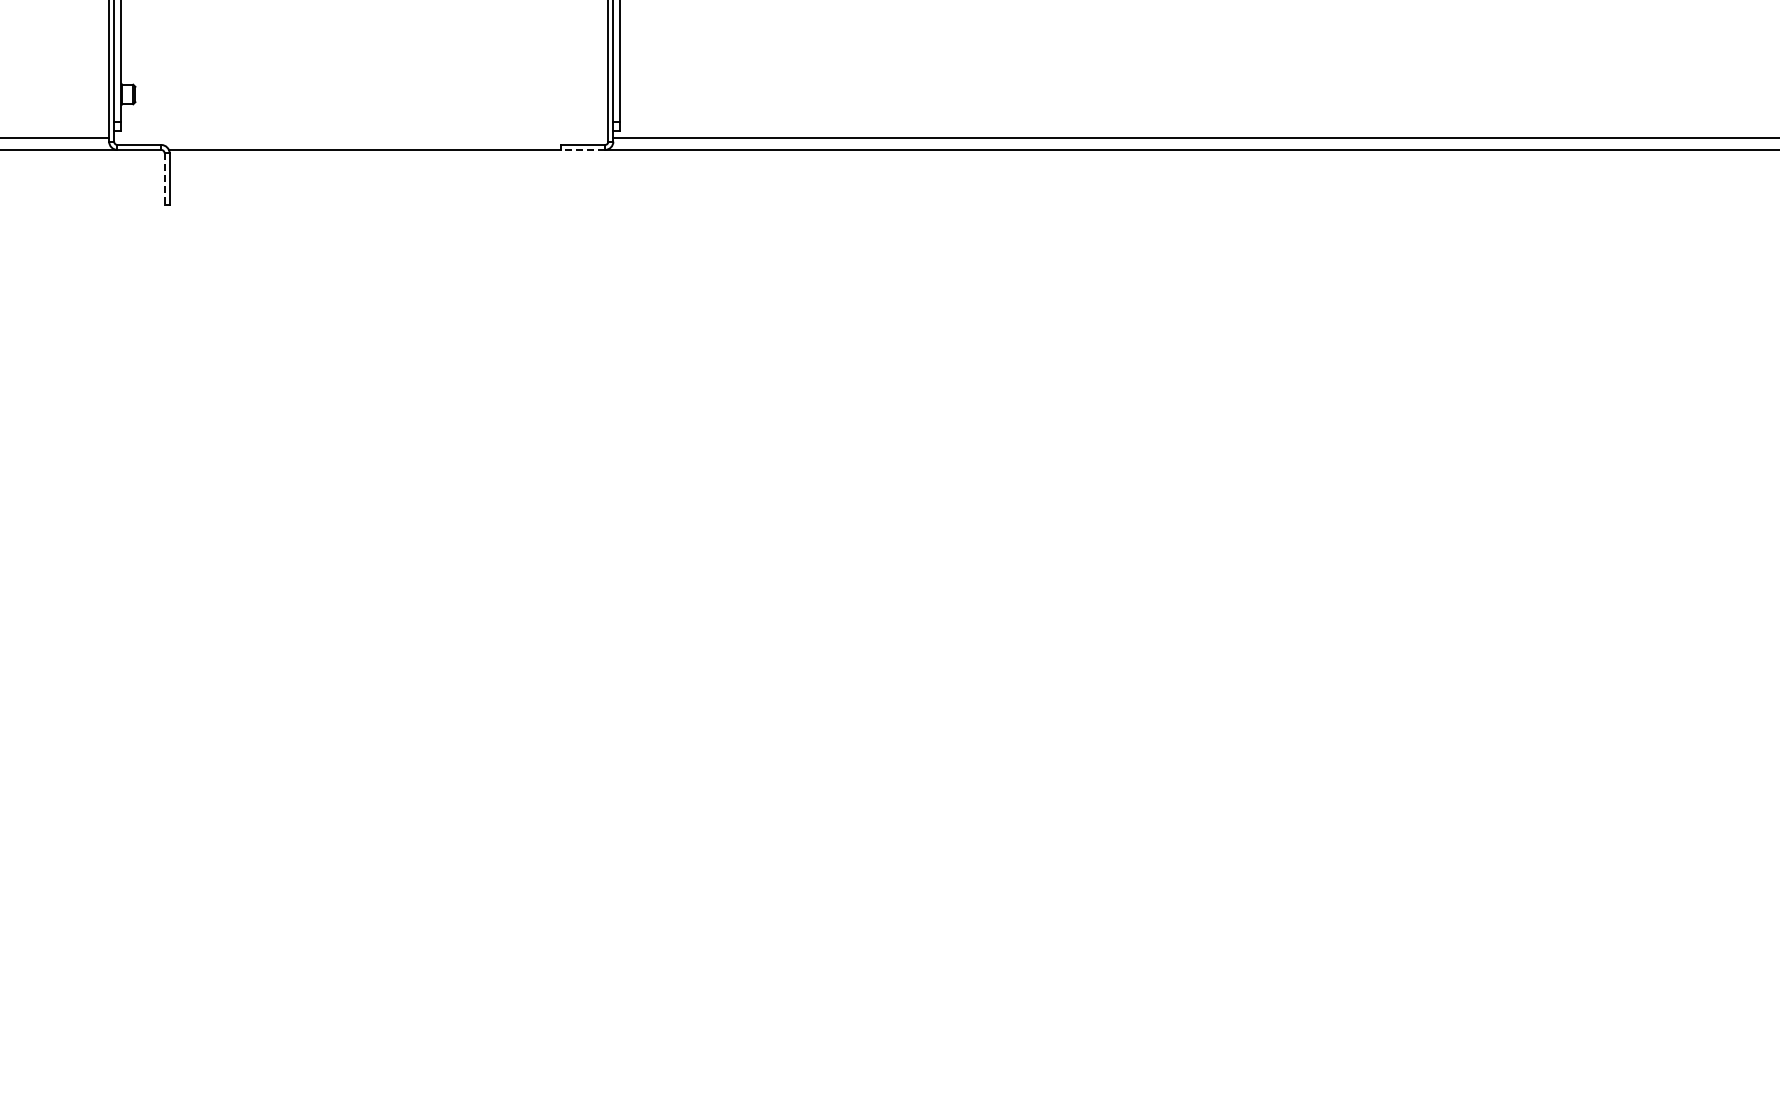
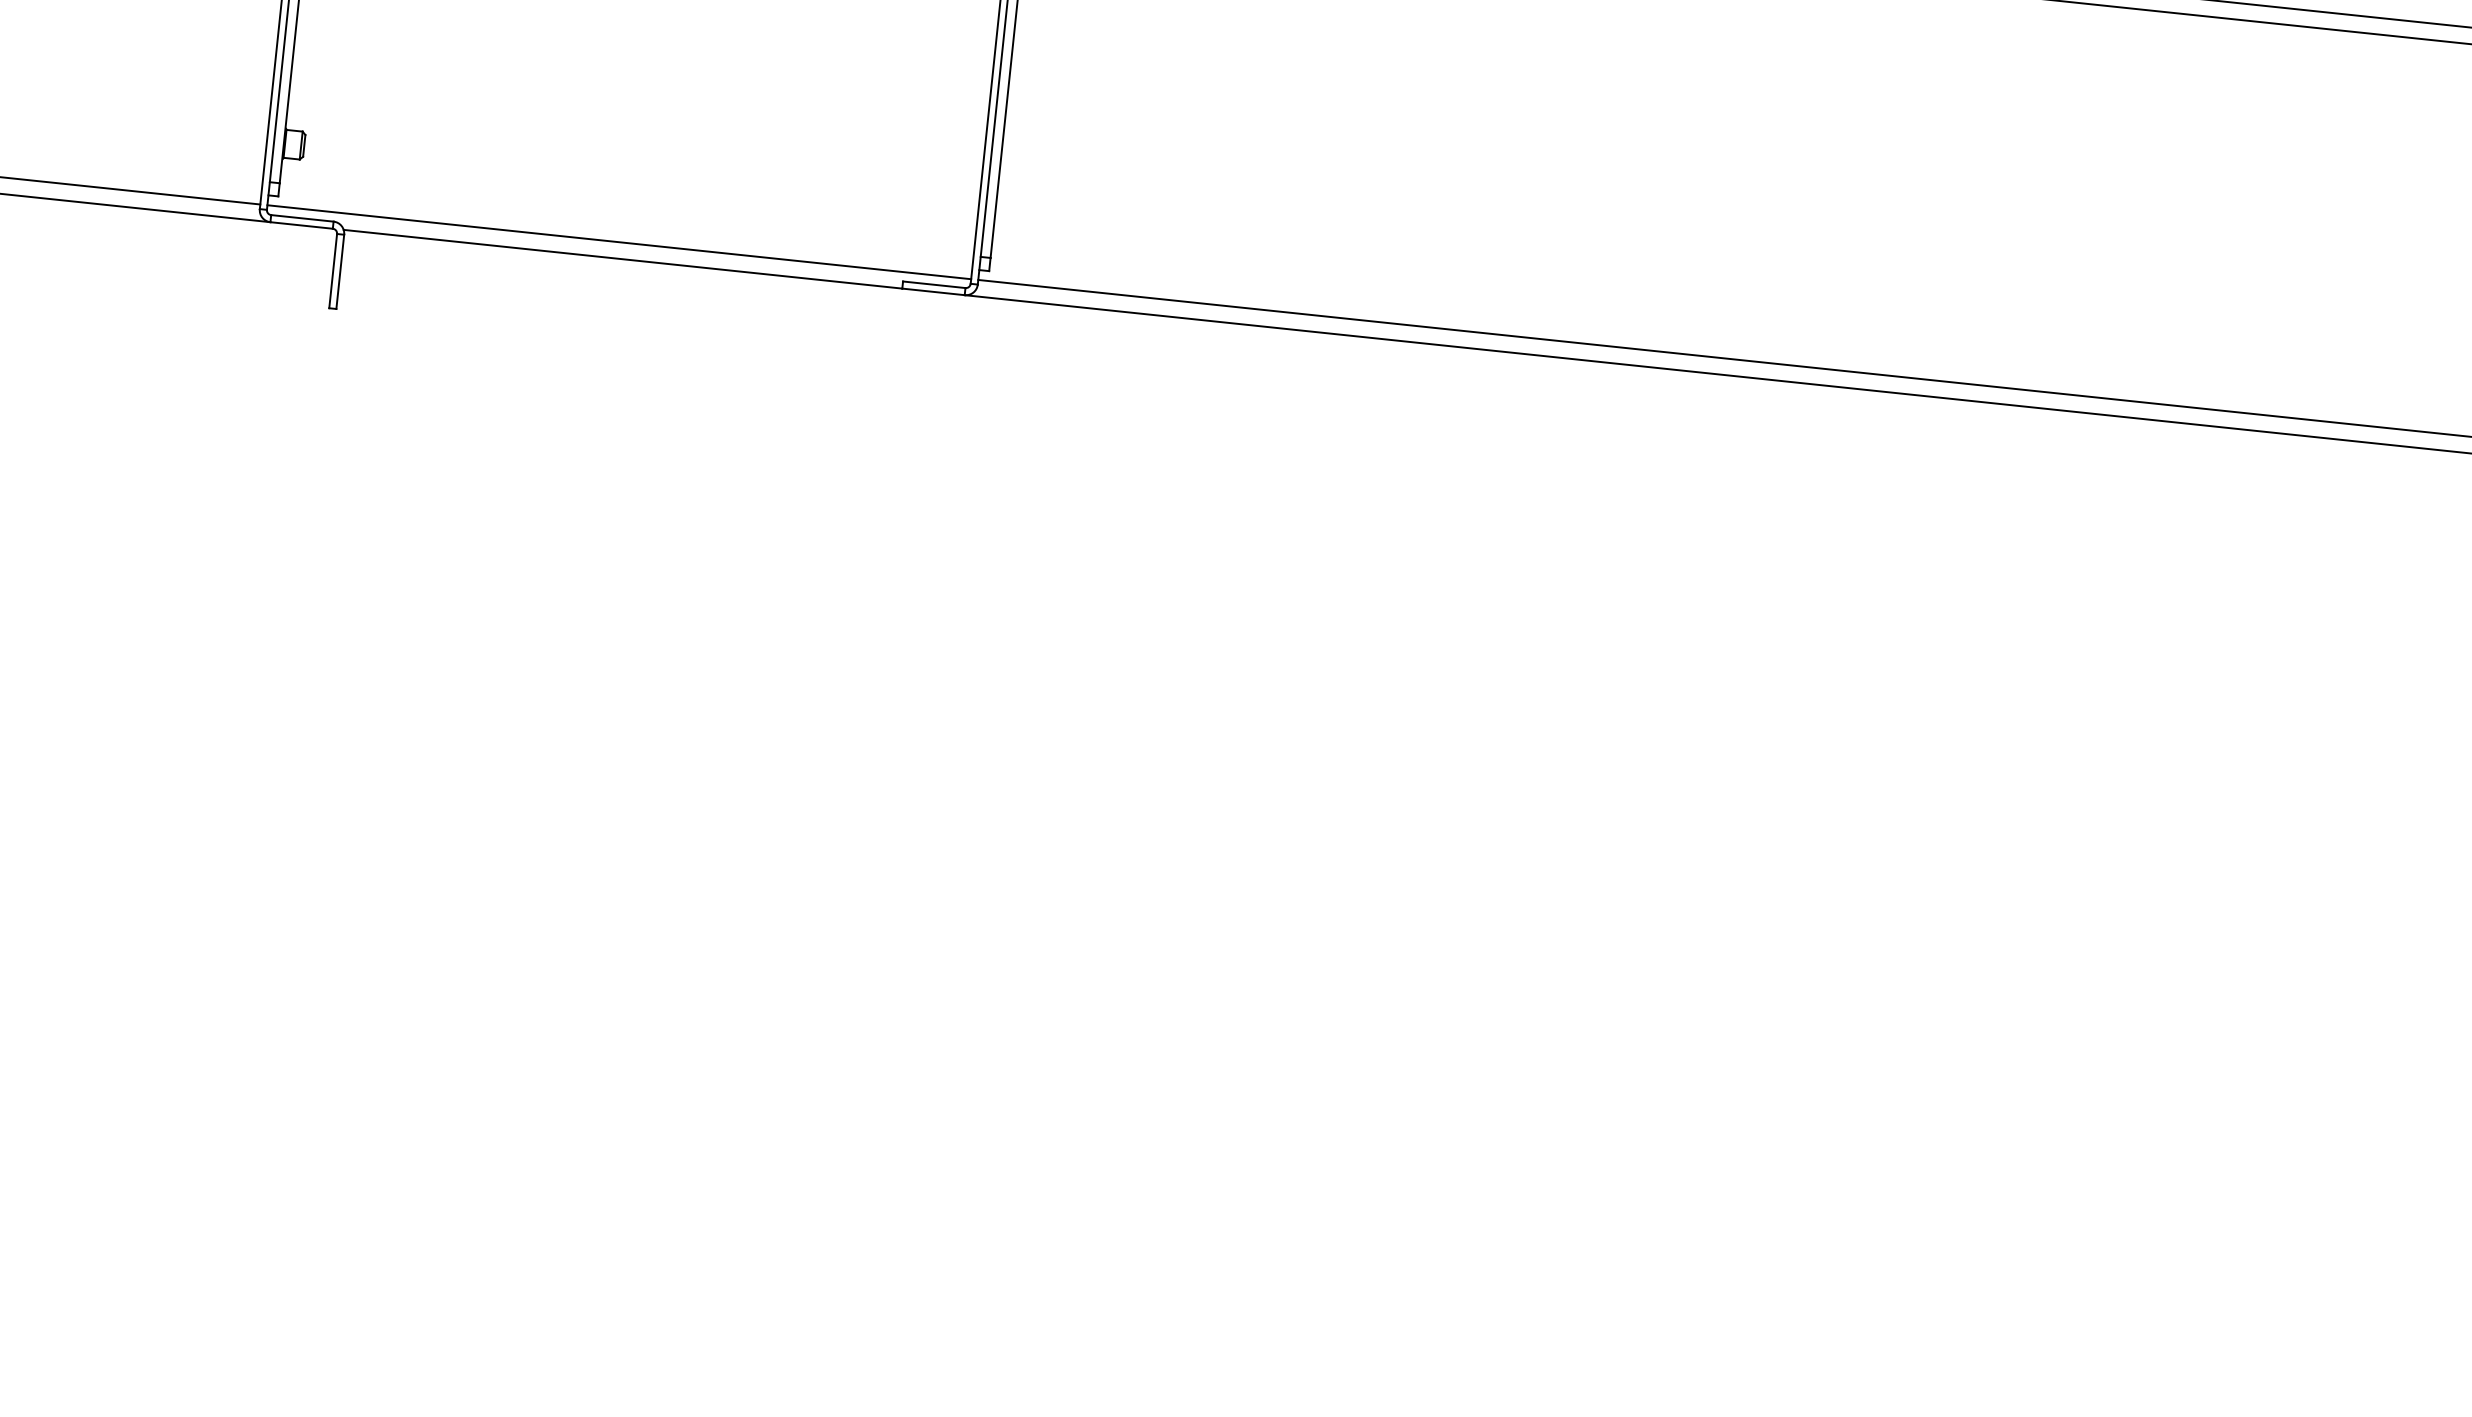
line: (361, 138) -> (619, 242), added
line: (583, 149) -> (934, 291), dashed -> solid
line: (164, 179) -> (332, 271), dashed -> solid

